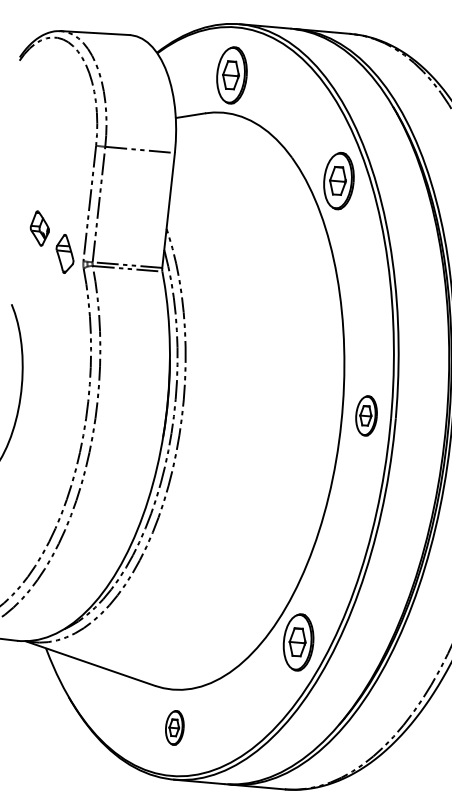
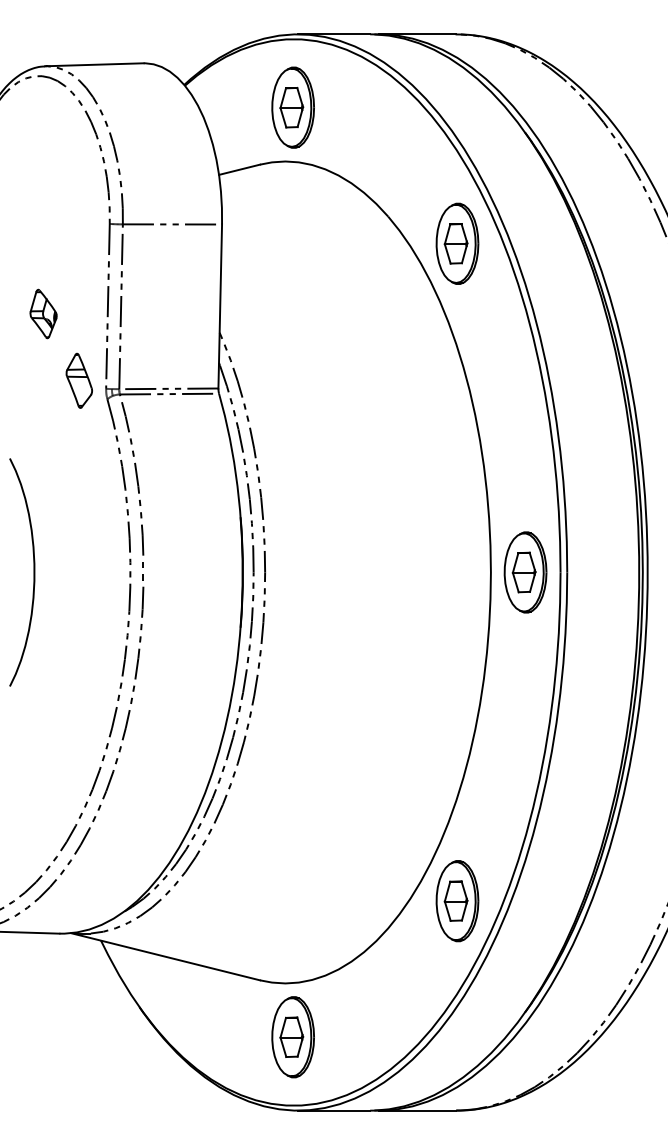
part: (39, 228) -> (43, 313), moved
part: (366, 415) -> (525, 572), size x1.43
part: (174, 728) -> (292, 1037), size x1.67

